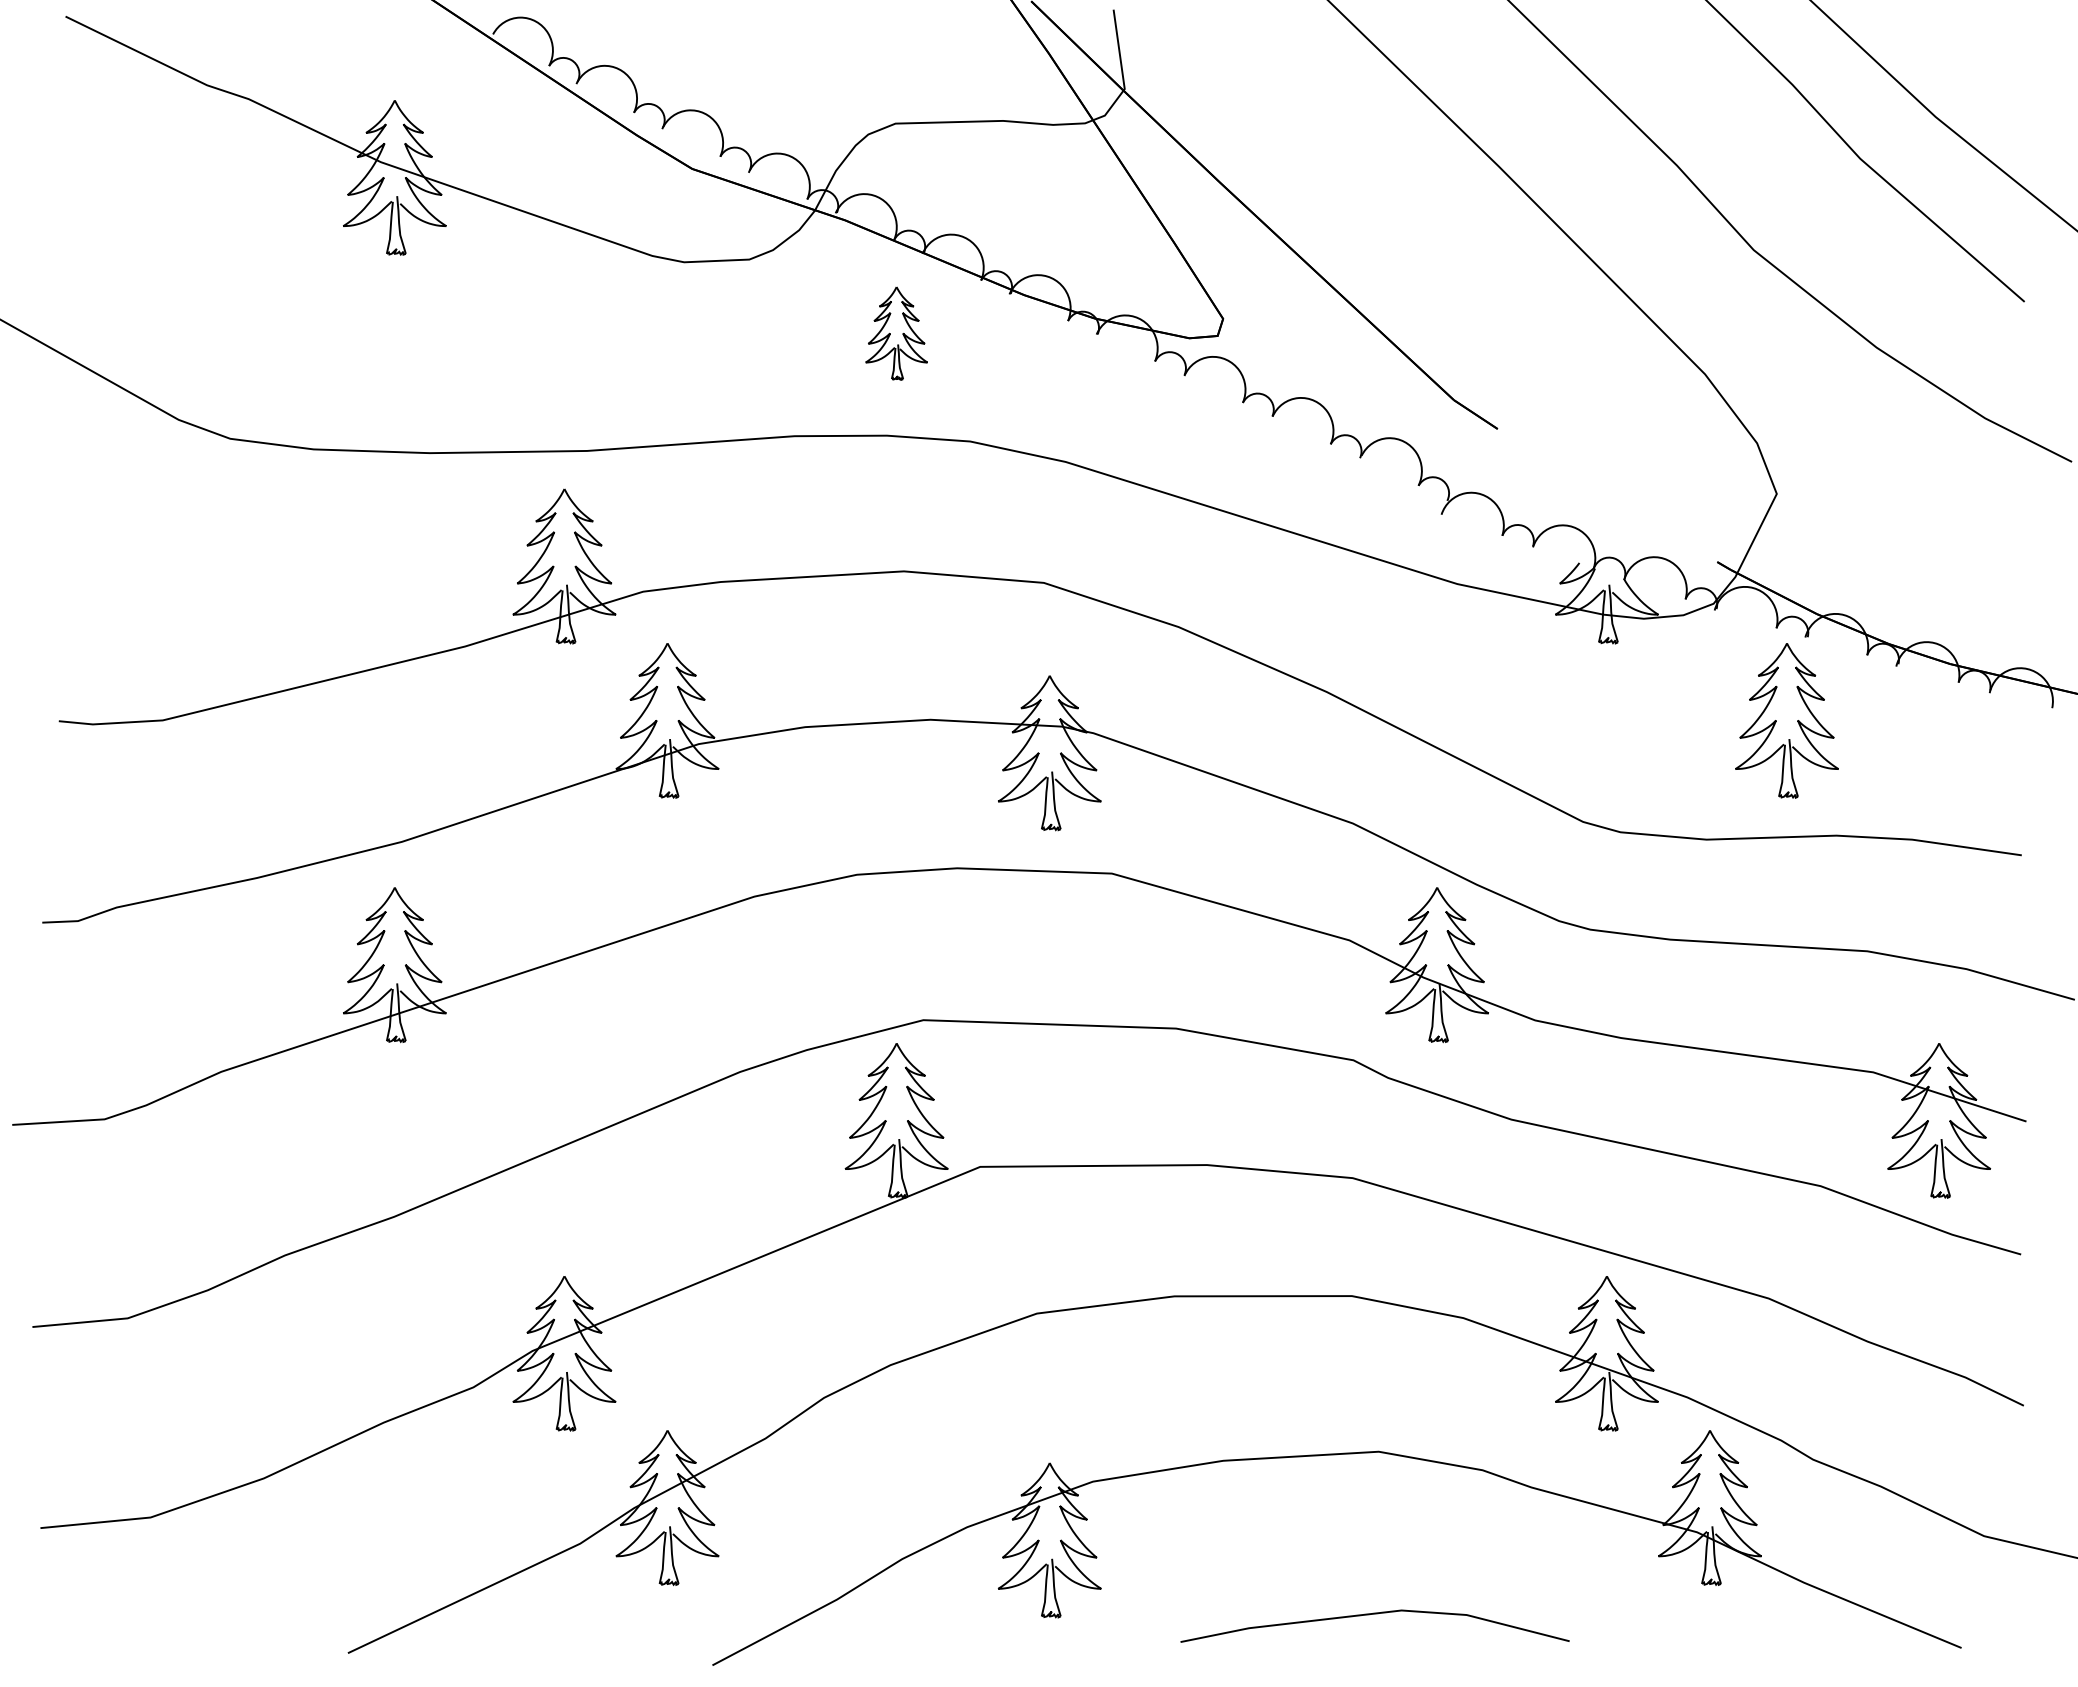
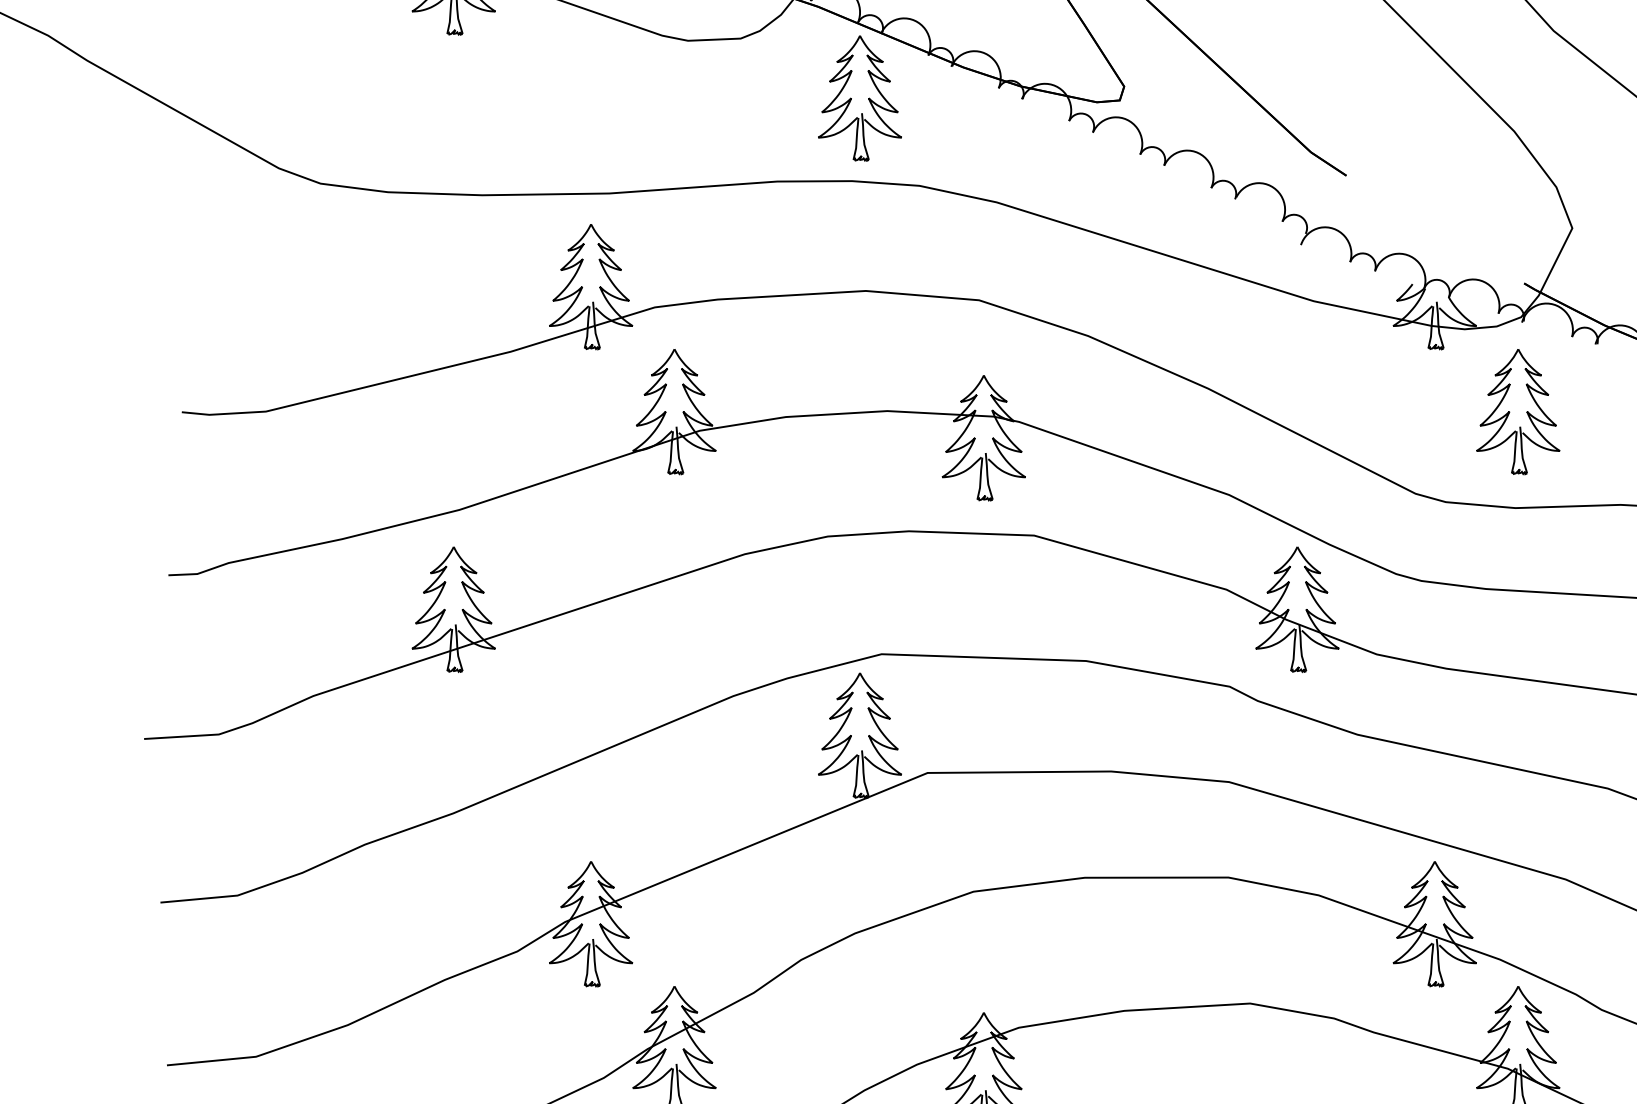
part: (896, 333) -> (859, 98), size x1.67
part: (1786, 720) -> (1517, 411), moved

